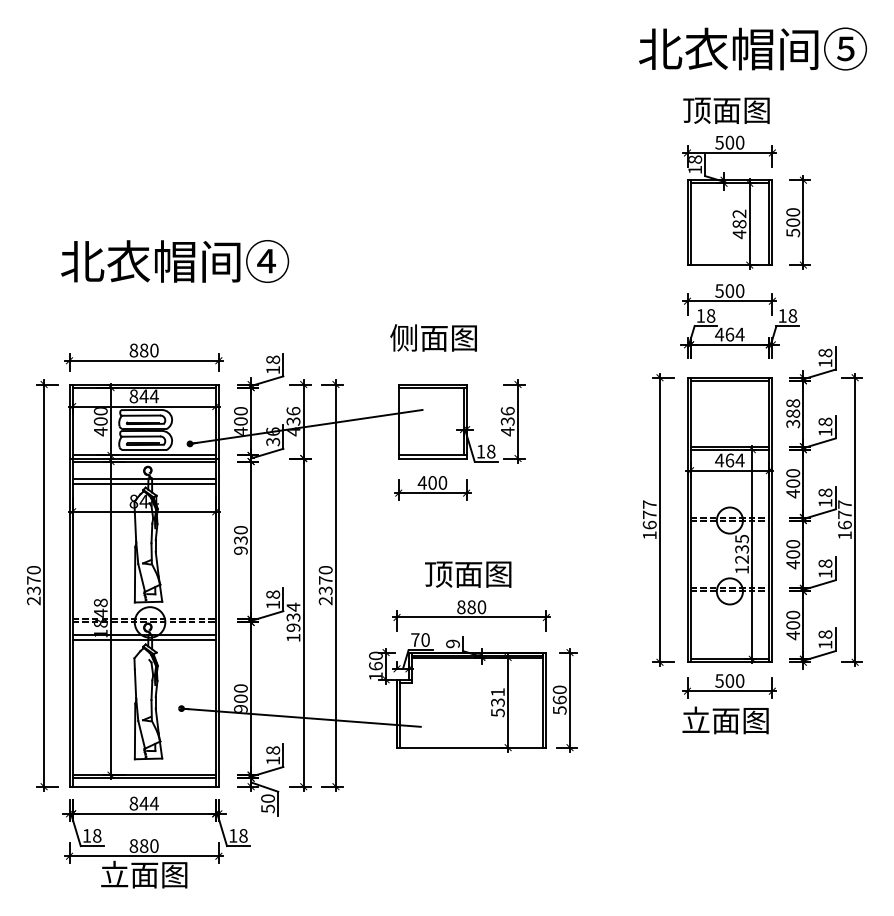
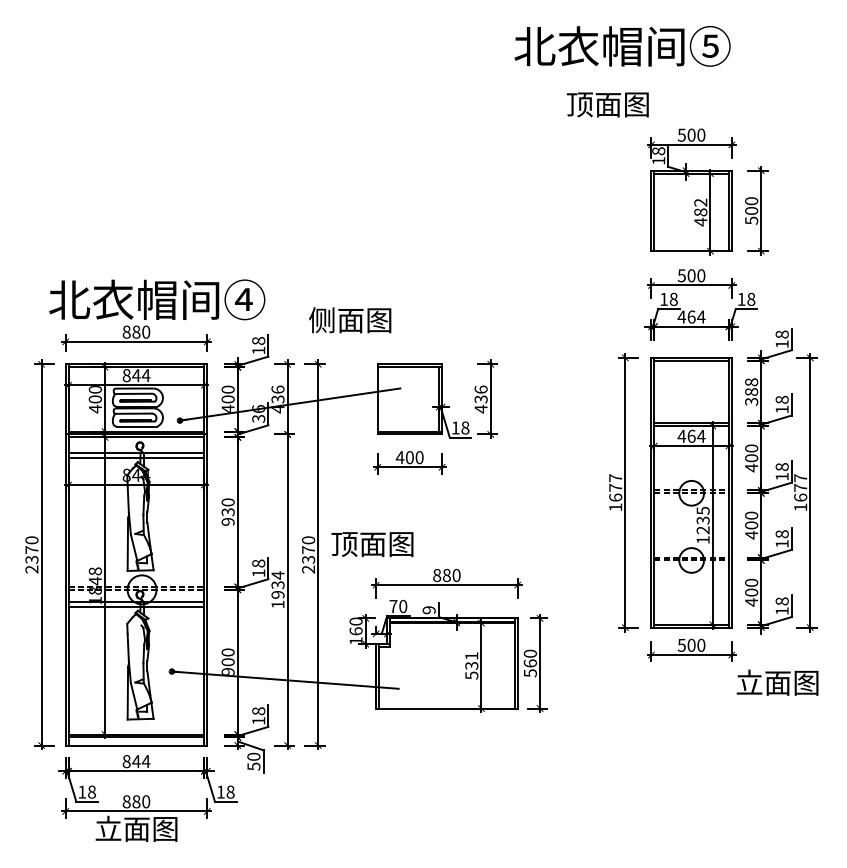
text: (752, 48) -> (622, 45), moved
text: (726, 110) -> (607, 104), moved
text: (175, 261) -> (157, 299), moved
text: (433, 337) -> (350, 319), moved
text: (468, 574) -> (372, 544), moved
text: (725, 720) -> (777, 682), moved

